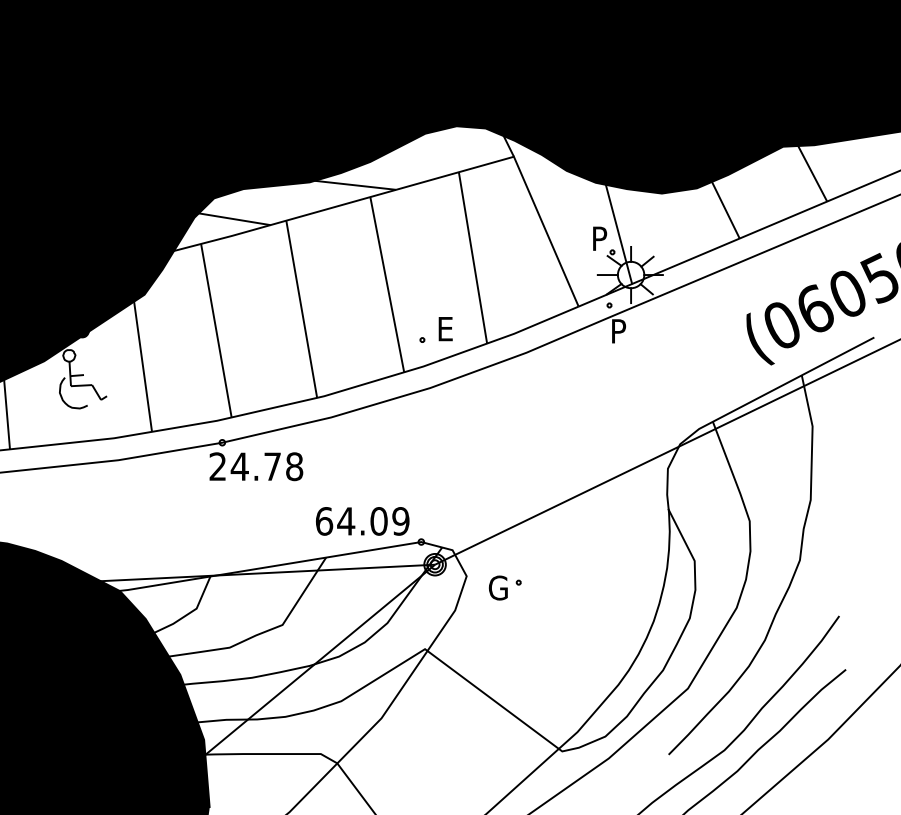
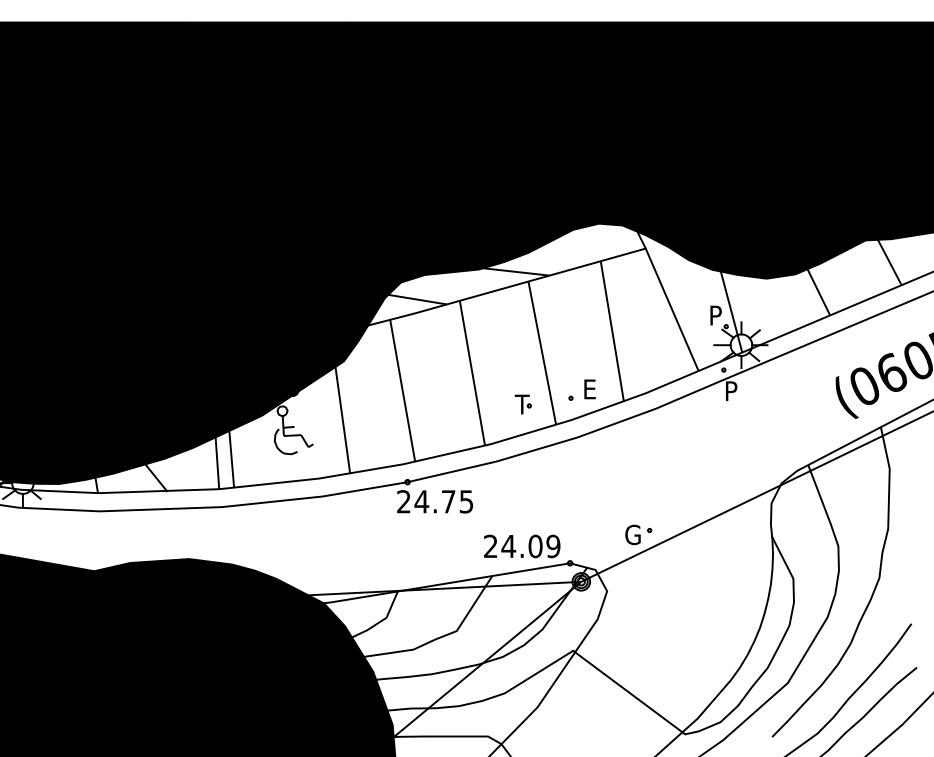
part: (363, 347) -> (522, 404), added
text: (294, 466) -> (466, 501), 24.78 -> 24.75
text: (325, 521) -> (491, 546), 64.09 -> 24.09
part: (505, 587) -> (638, 534), moved

